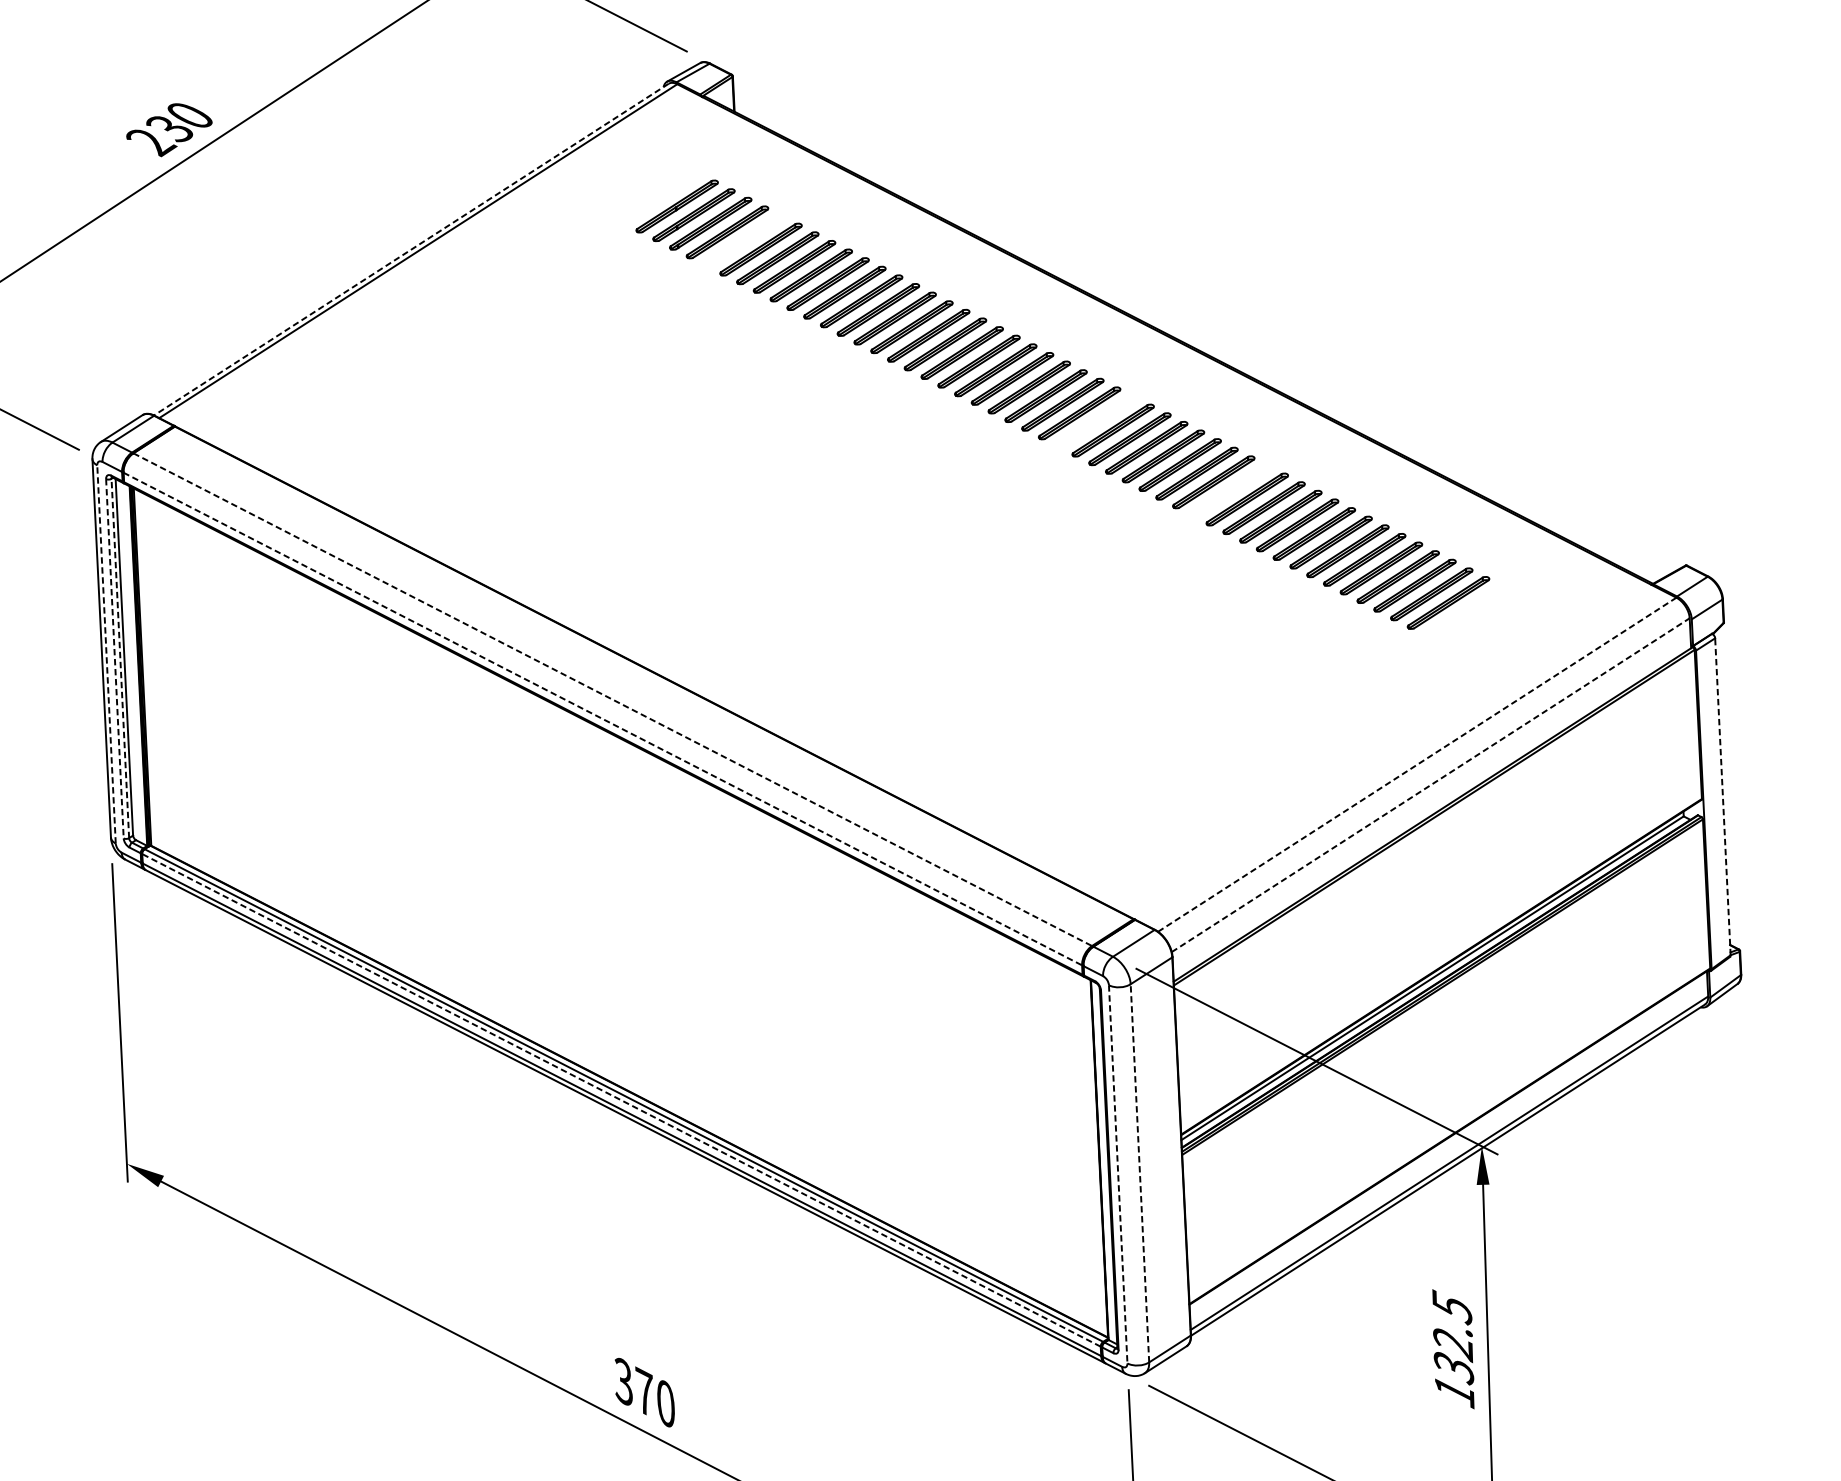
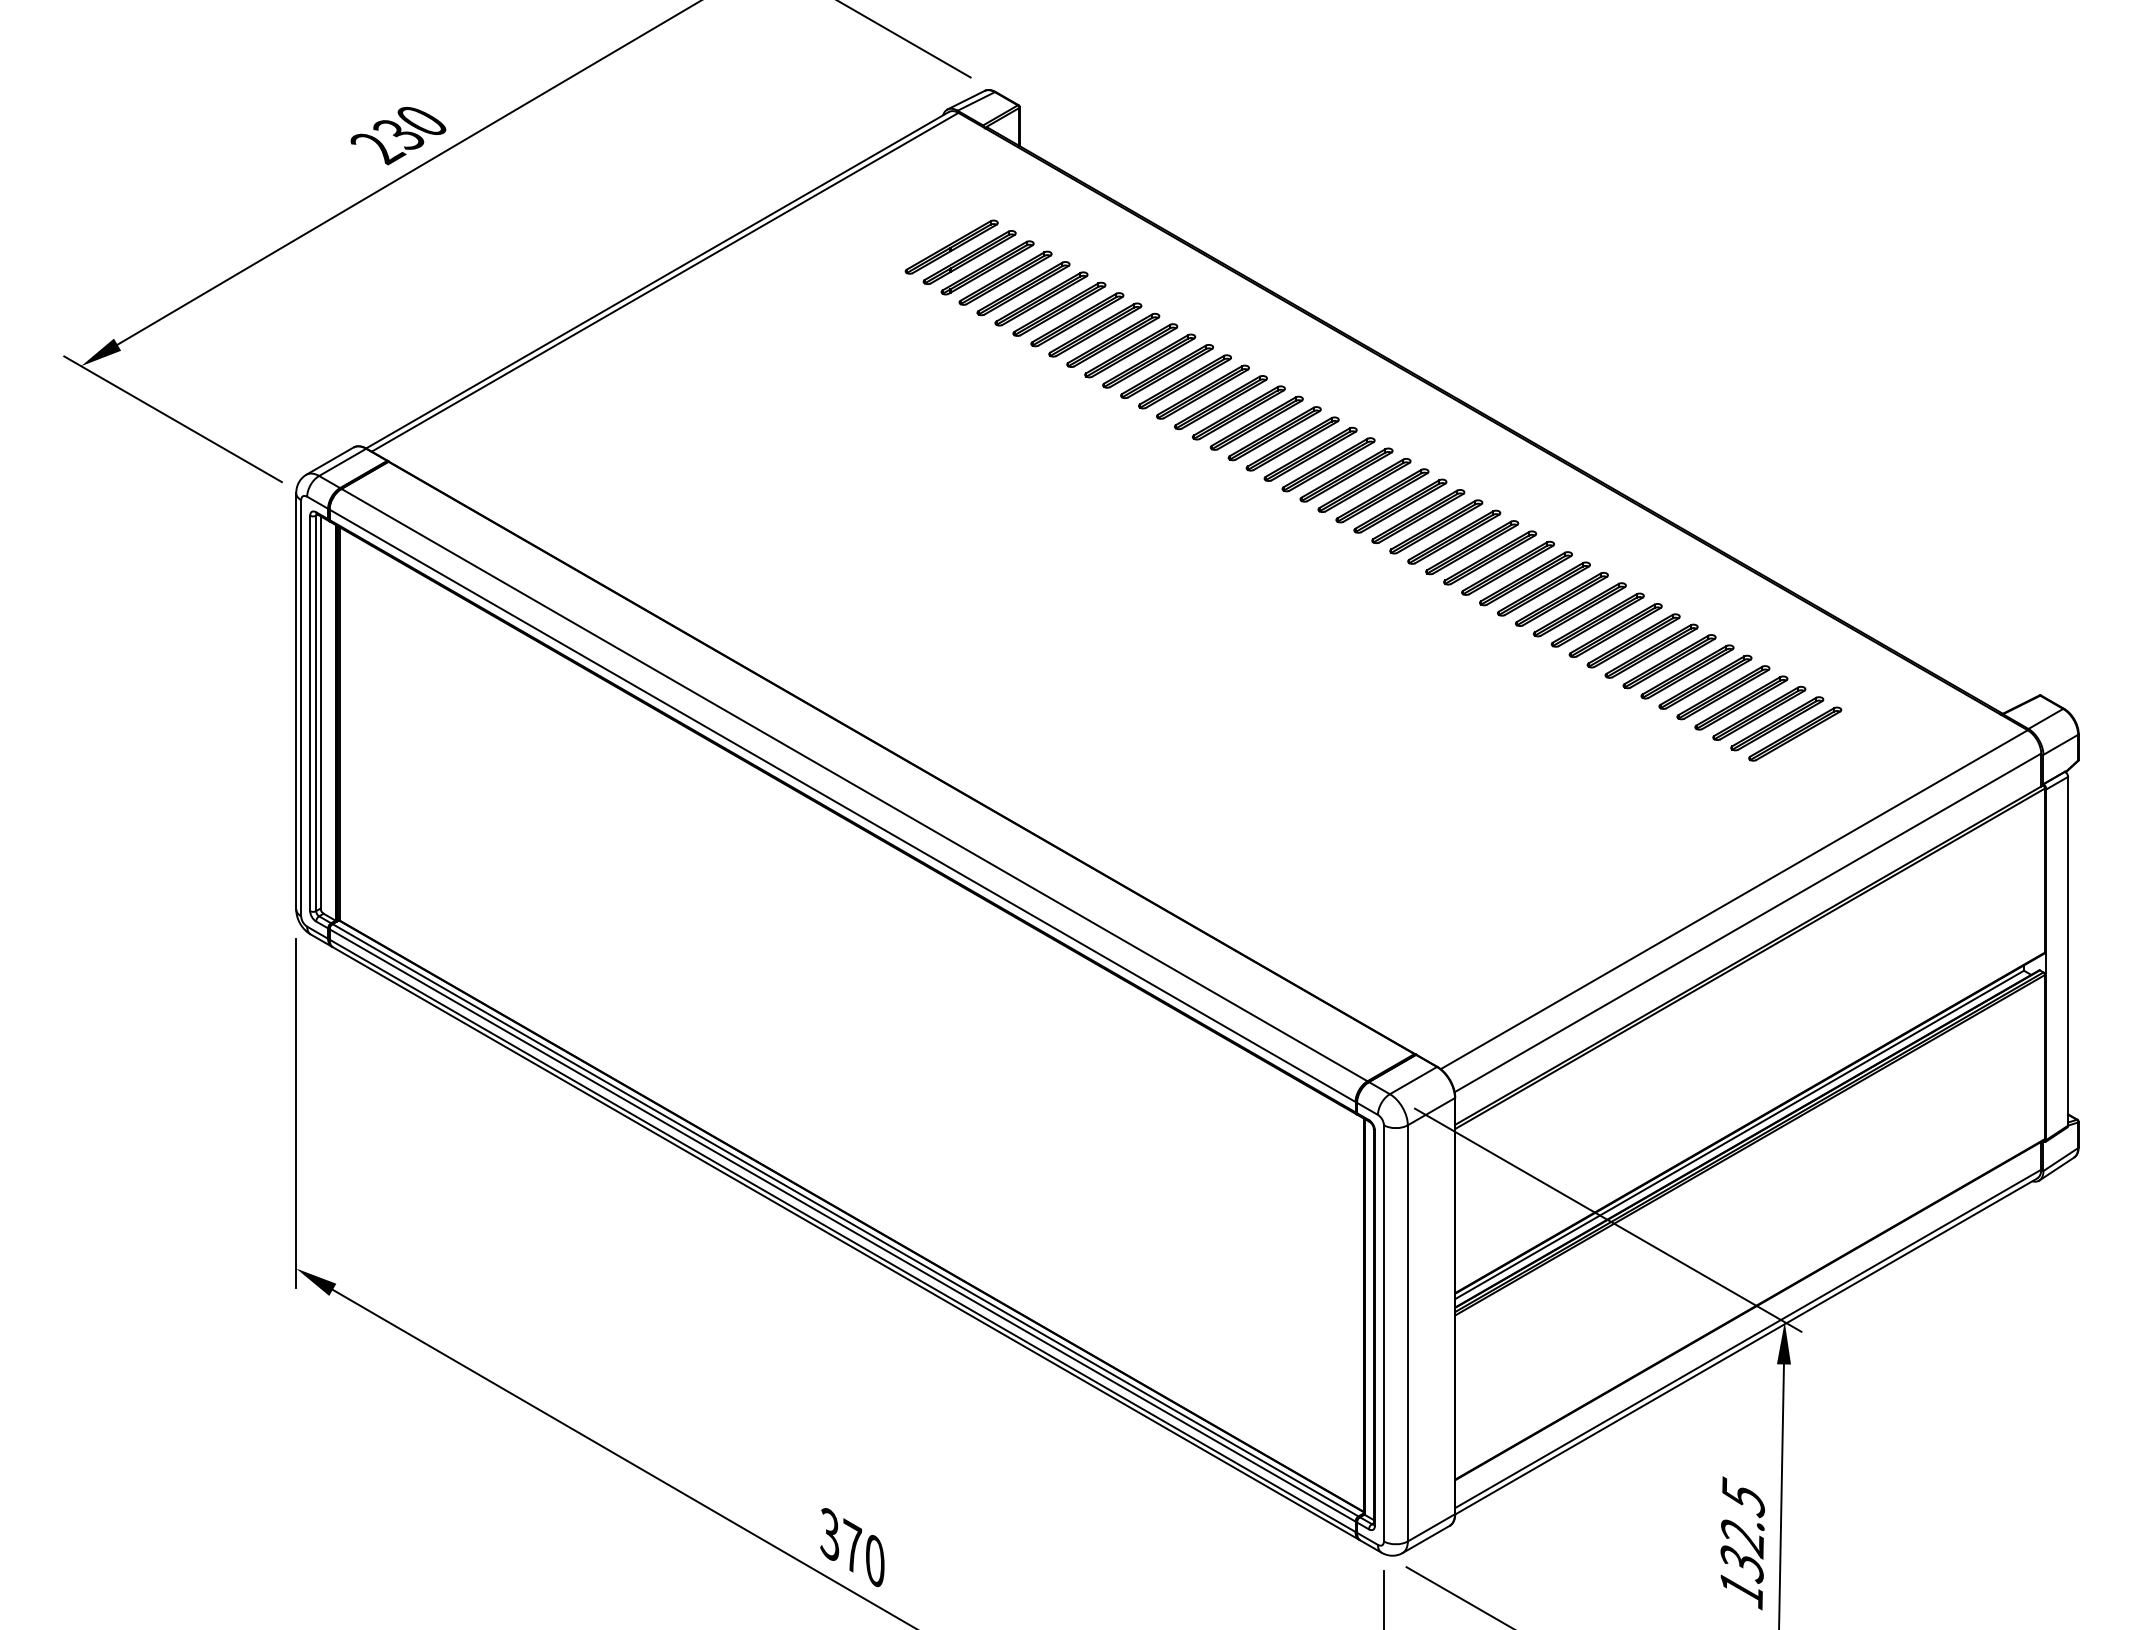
part: (744, 240) -> (1023, 288), added
line: (411, 249) -> (657, 280), dashed -> solid
part: (1096, 421) -> (1400, 505), added
part: (1230, 490) -> (1543, 588), added
part: (1465, 610) -> (1795, 733), added
line: (106, 653) -> (301, 707), dashed -> solid
line: (115, 658) -> (310, 713), dashed -> solid
line: (120, 658) -> (316, 713), dashed -> solid
line: (612, 700) -> (854, 785), dashed -> solid
line: (603, 719) -> (843, 806), dashed -> solid
line: (1417, 764) -> (1734, 899), dashed -> solid
line: (1430, 784) -> (1747, 922), dashed -> solid
line: (1723, 796) -> (2068, 950), dashed -> solid
line: (621, 1100) -> (842, 1225), dashed -> solid
line: (1139, 1172) -> (1407, 1332), dashed -> solid
line: (1117, 1174) -> (1383, 1333), dashed -> solid

